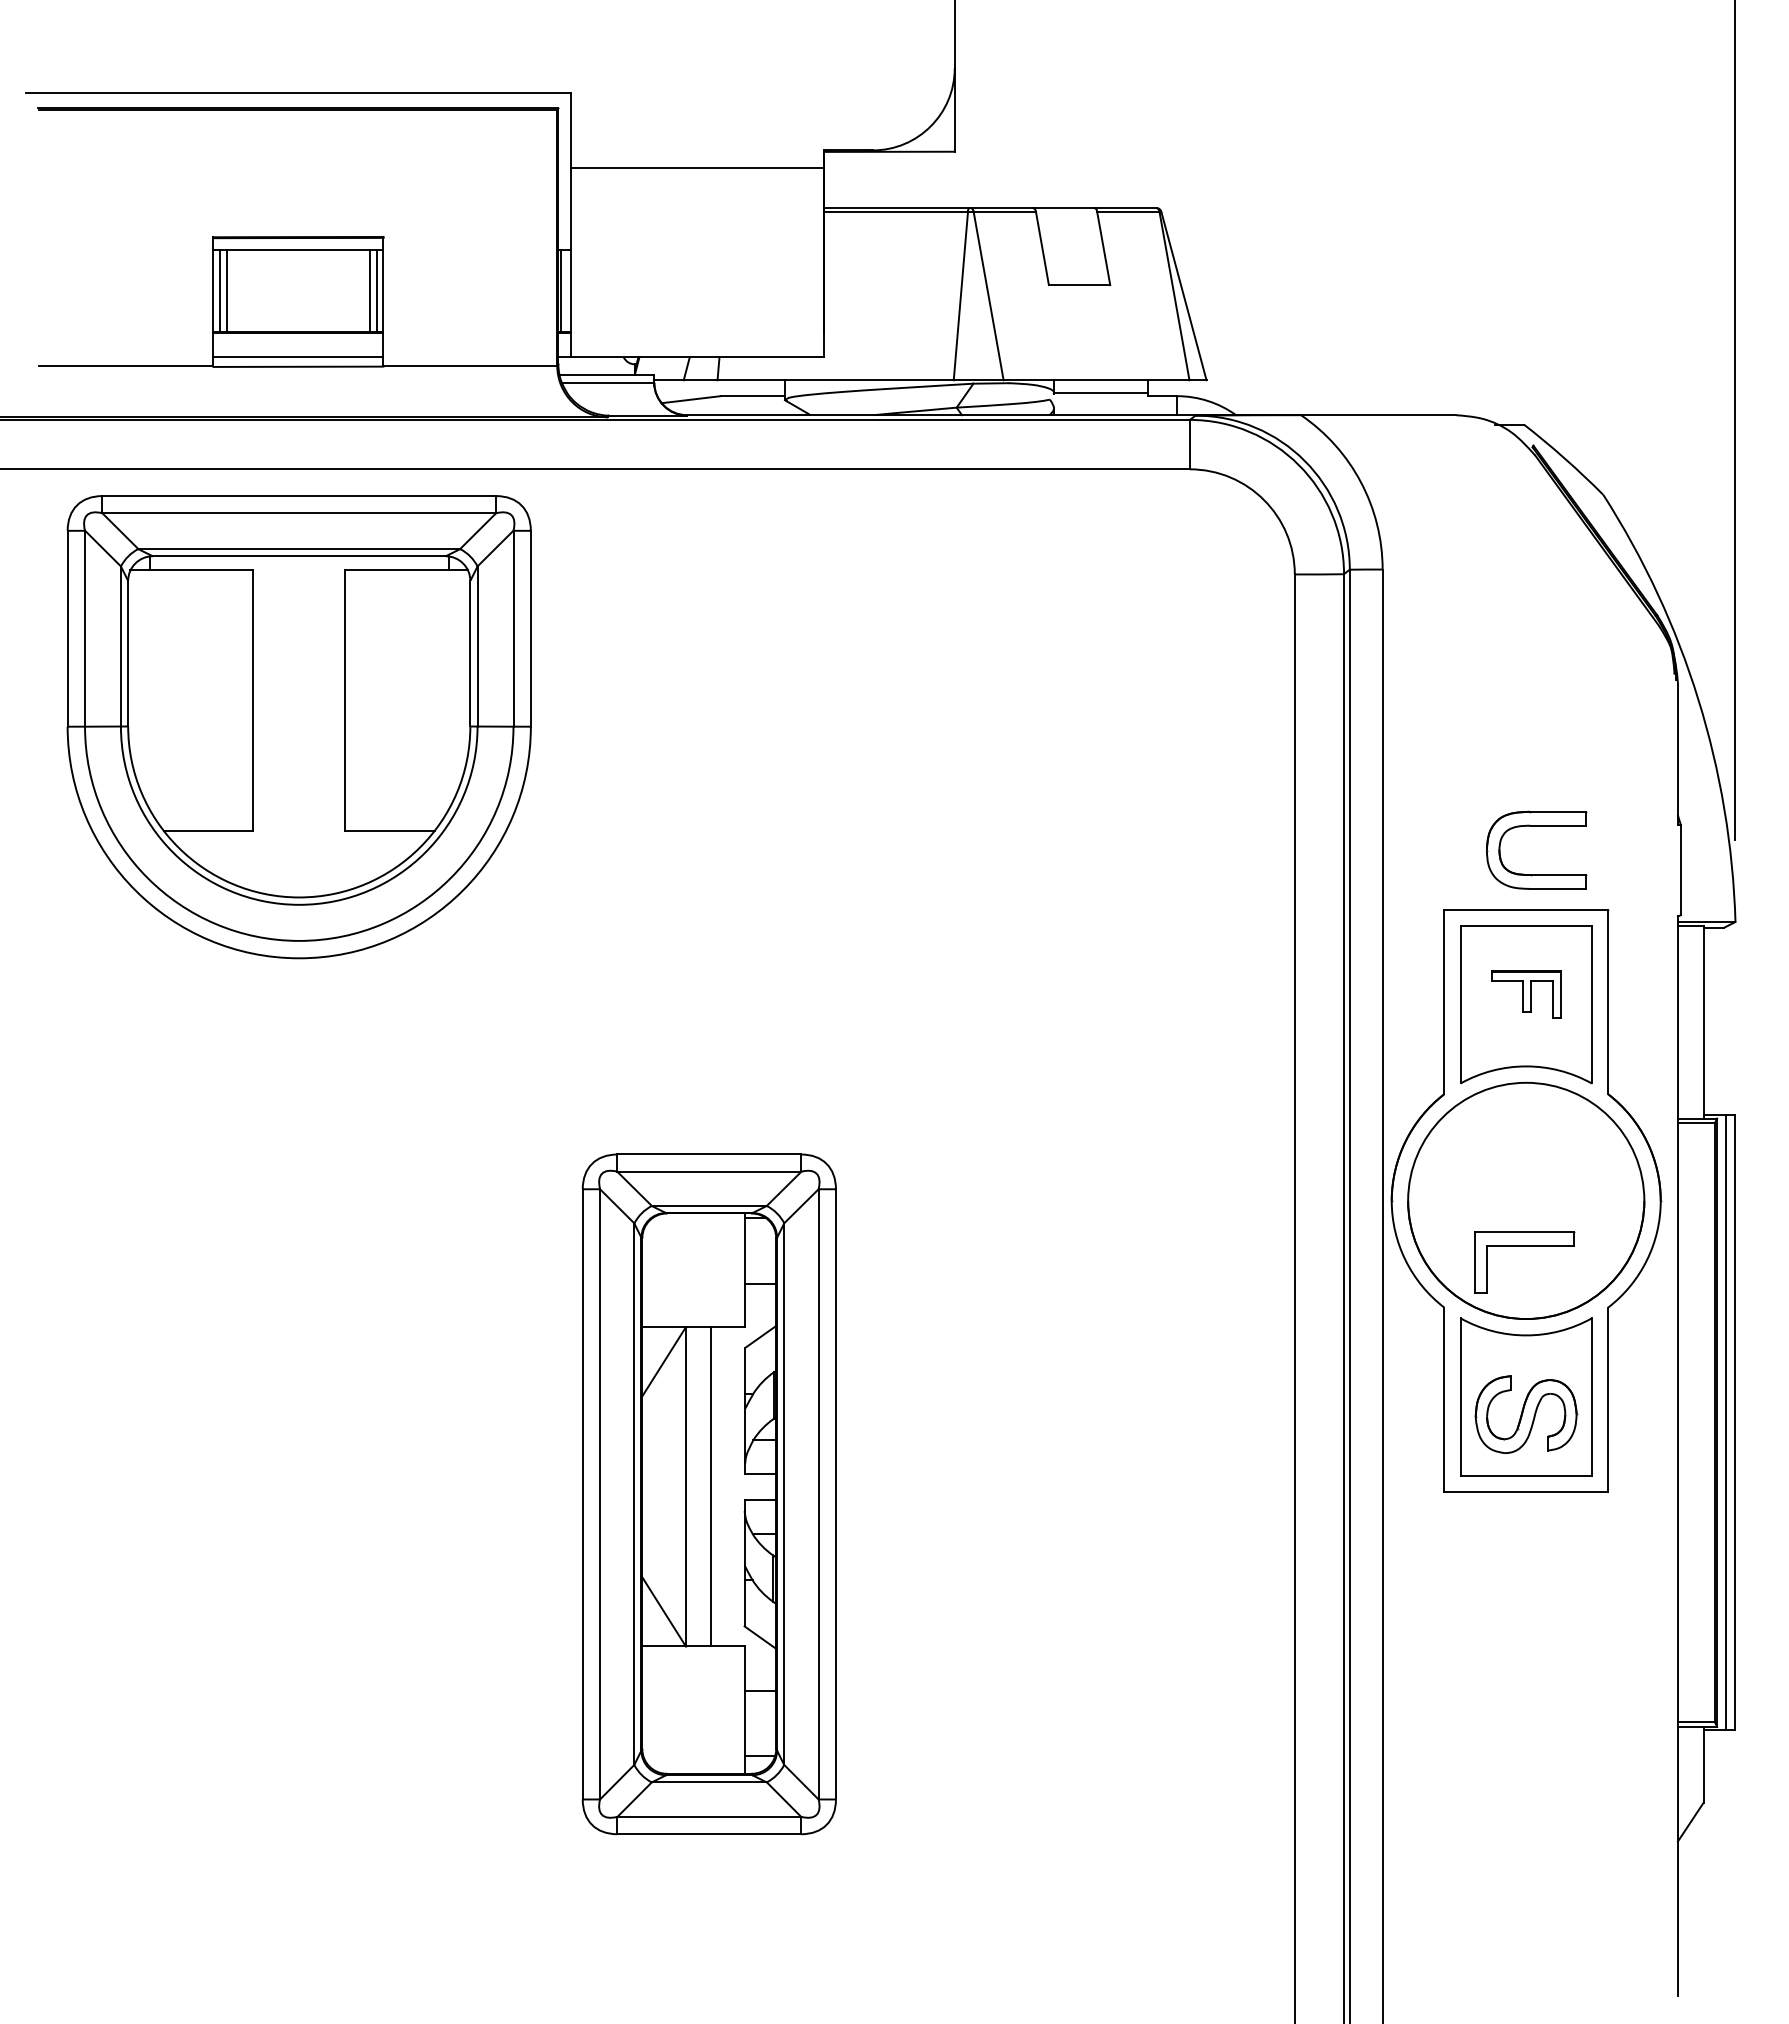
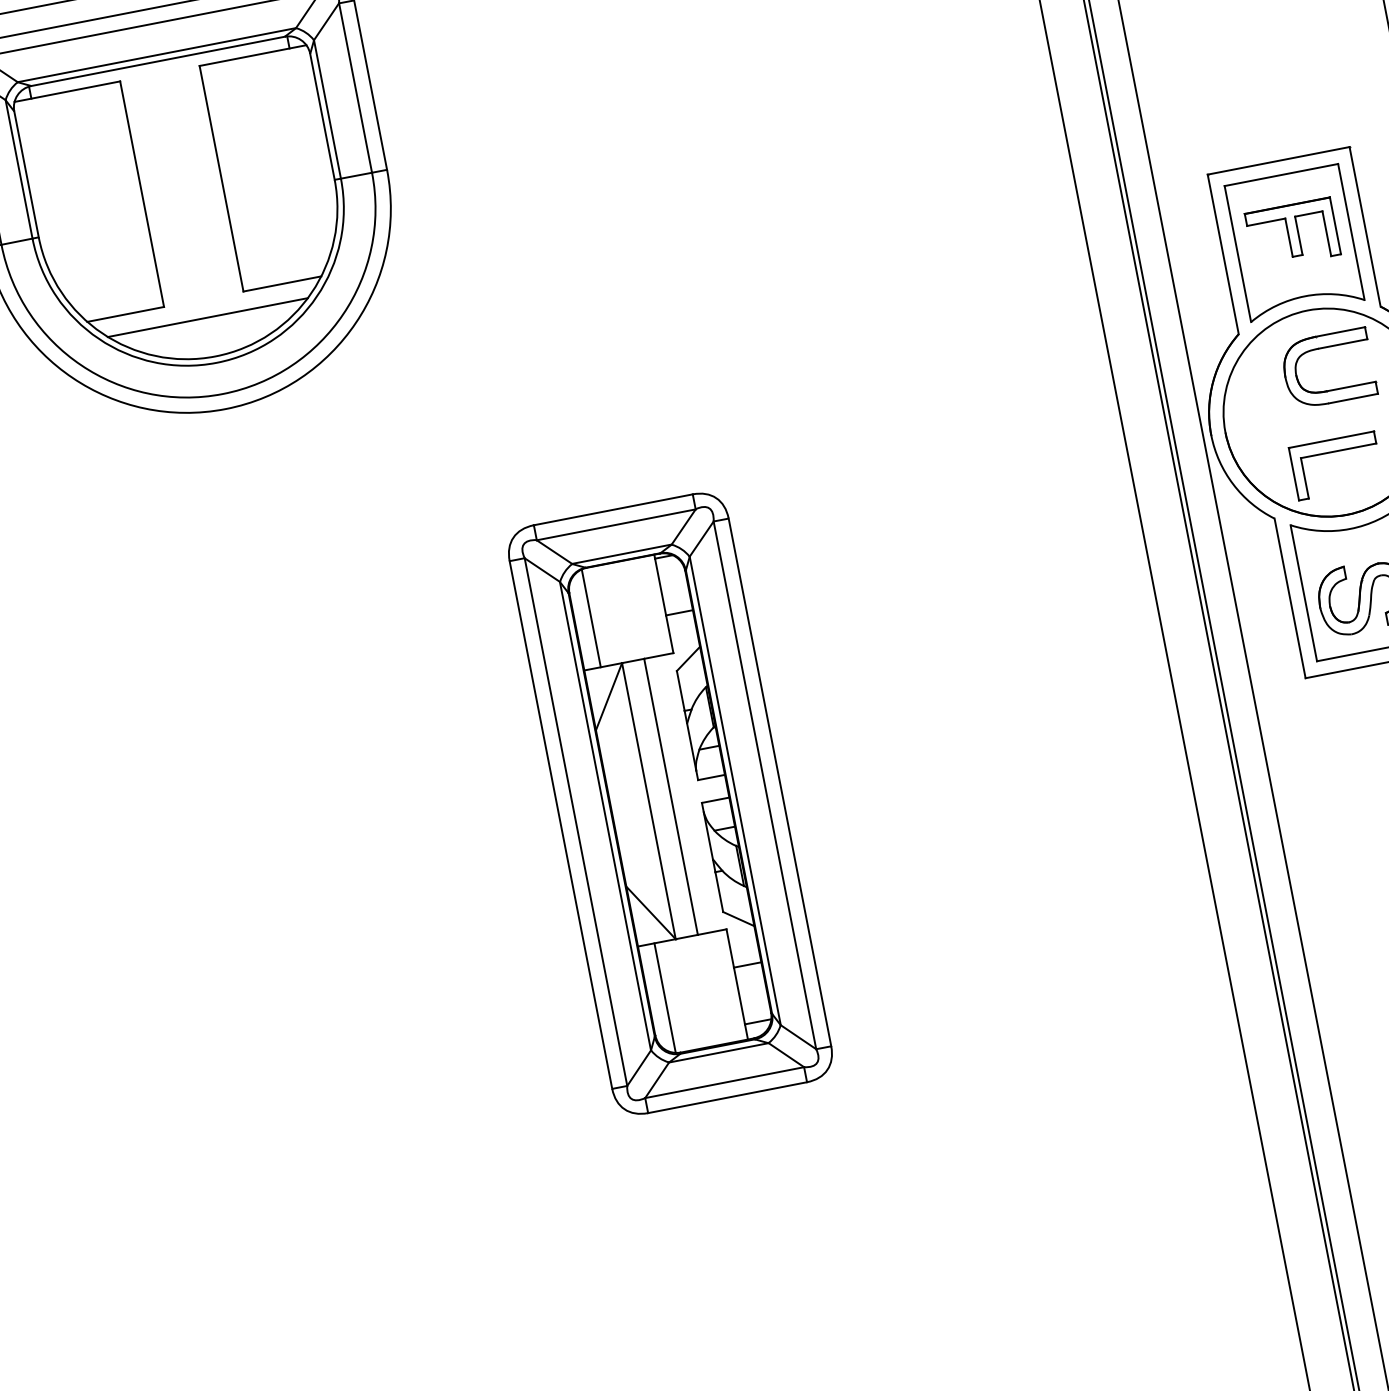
part: (1536, 826) -> (1324, 348), moved
line: (298, 852) -> (207, 317), added
part: (1525, 994) -> (1292, 234), size x1.43
line: (661, 1270) -> (591, 618), added
line: (661, 1709) -> (665, 997), added

